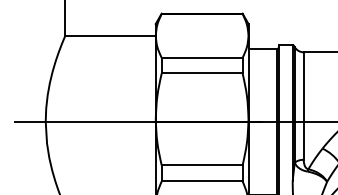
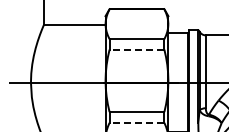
line: (201, 73) -> (136, 49), solid -> dashed
line: (201, 180) -> (136, 122), solid -> dashed

